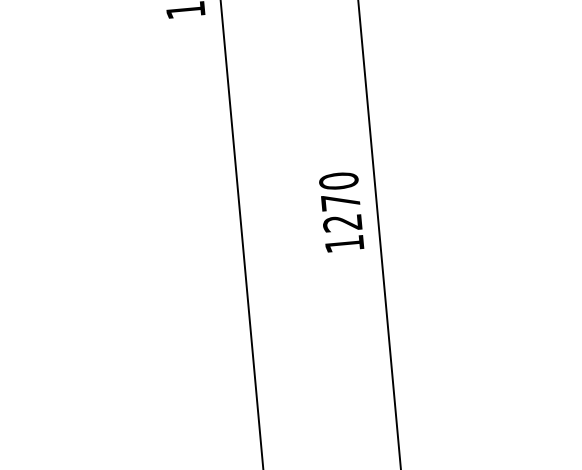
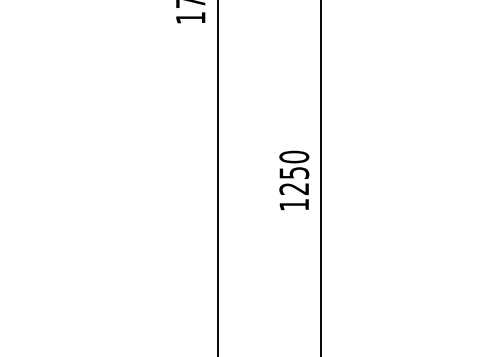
text: (340, 201) -> (294, 172), 1270 -> 1250

